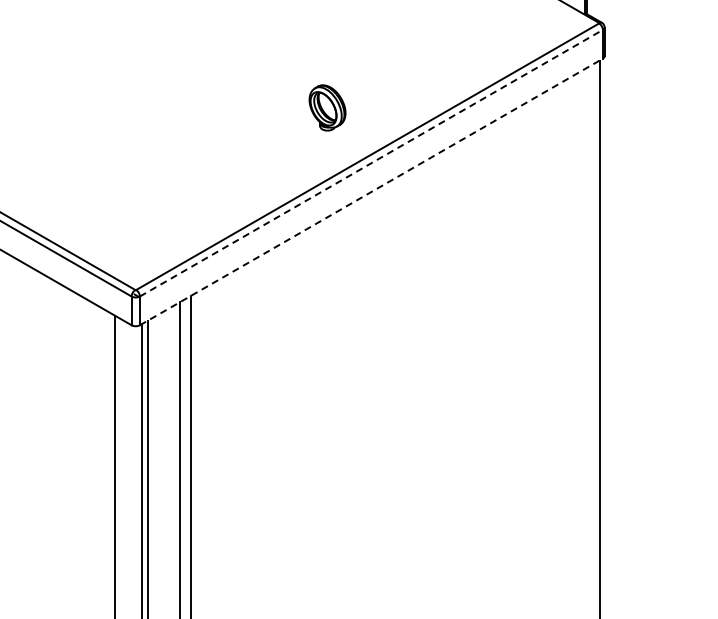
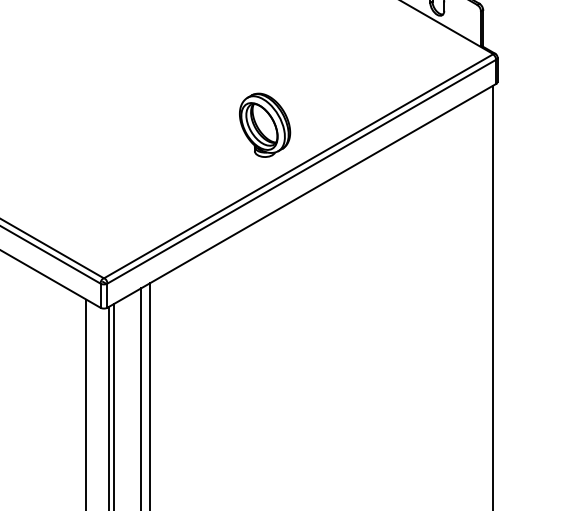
part: (327, 107) -> (264, 124), size x1.67
line: (371, 162) -> (301, 171), dashed -> solid
line: (371, 191) -> (301, 195), dashed -> solid

